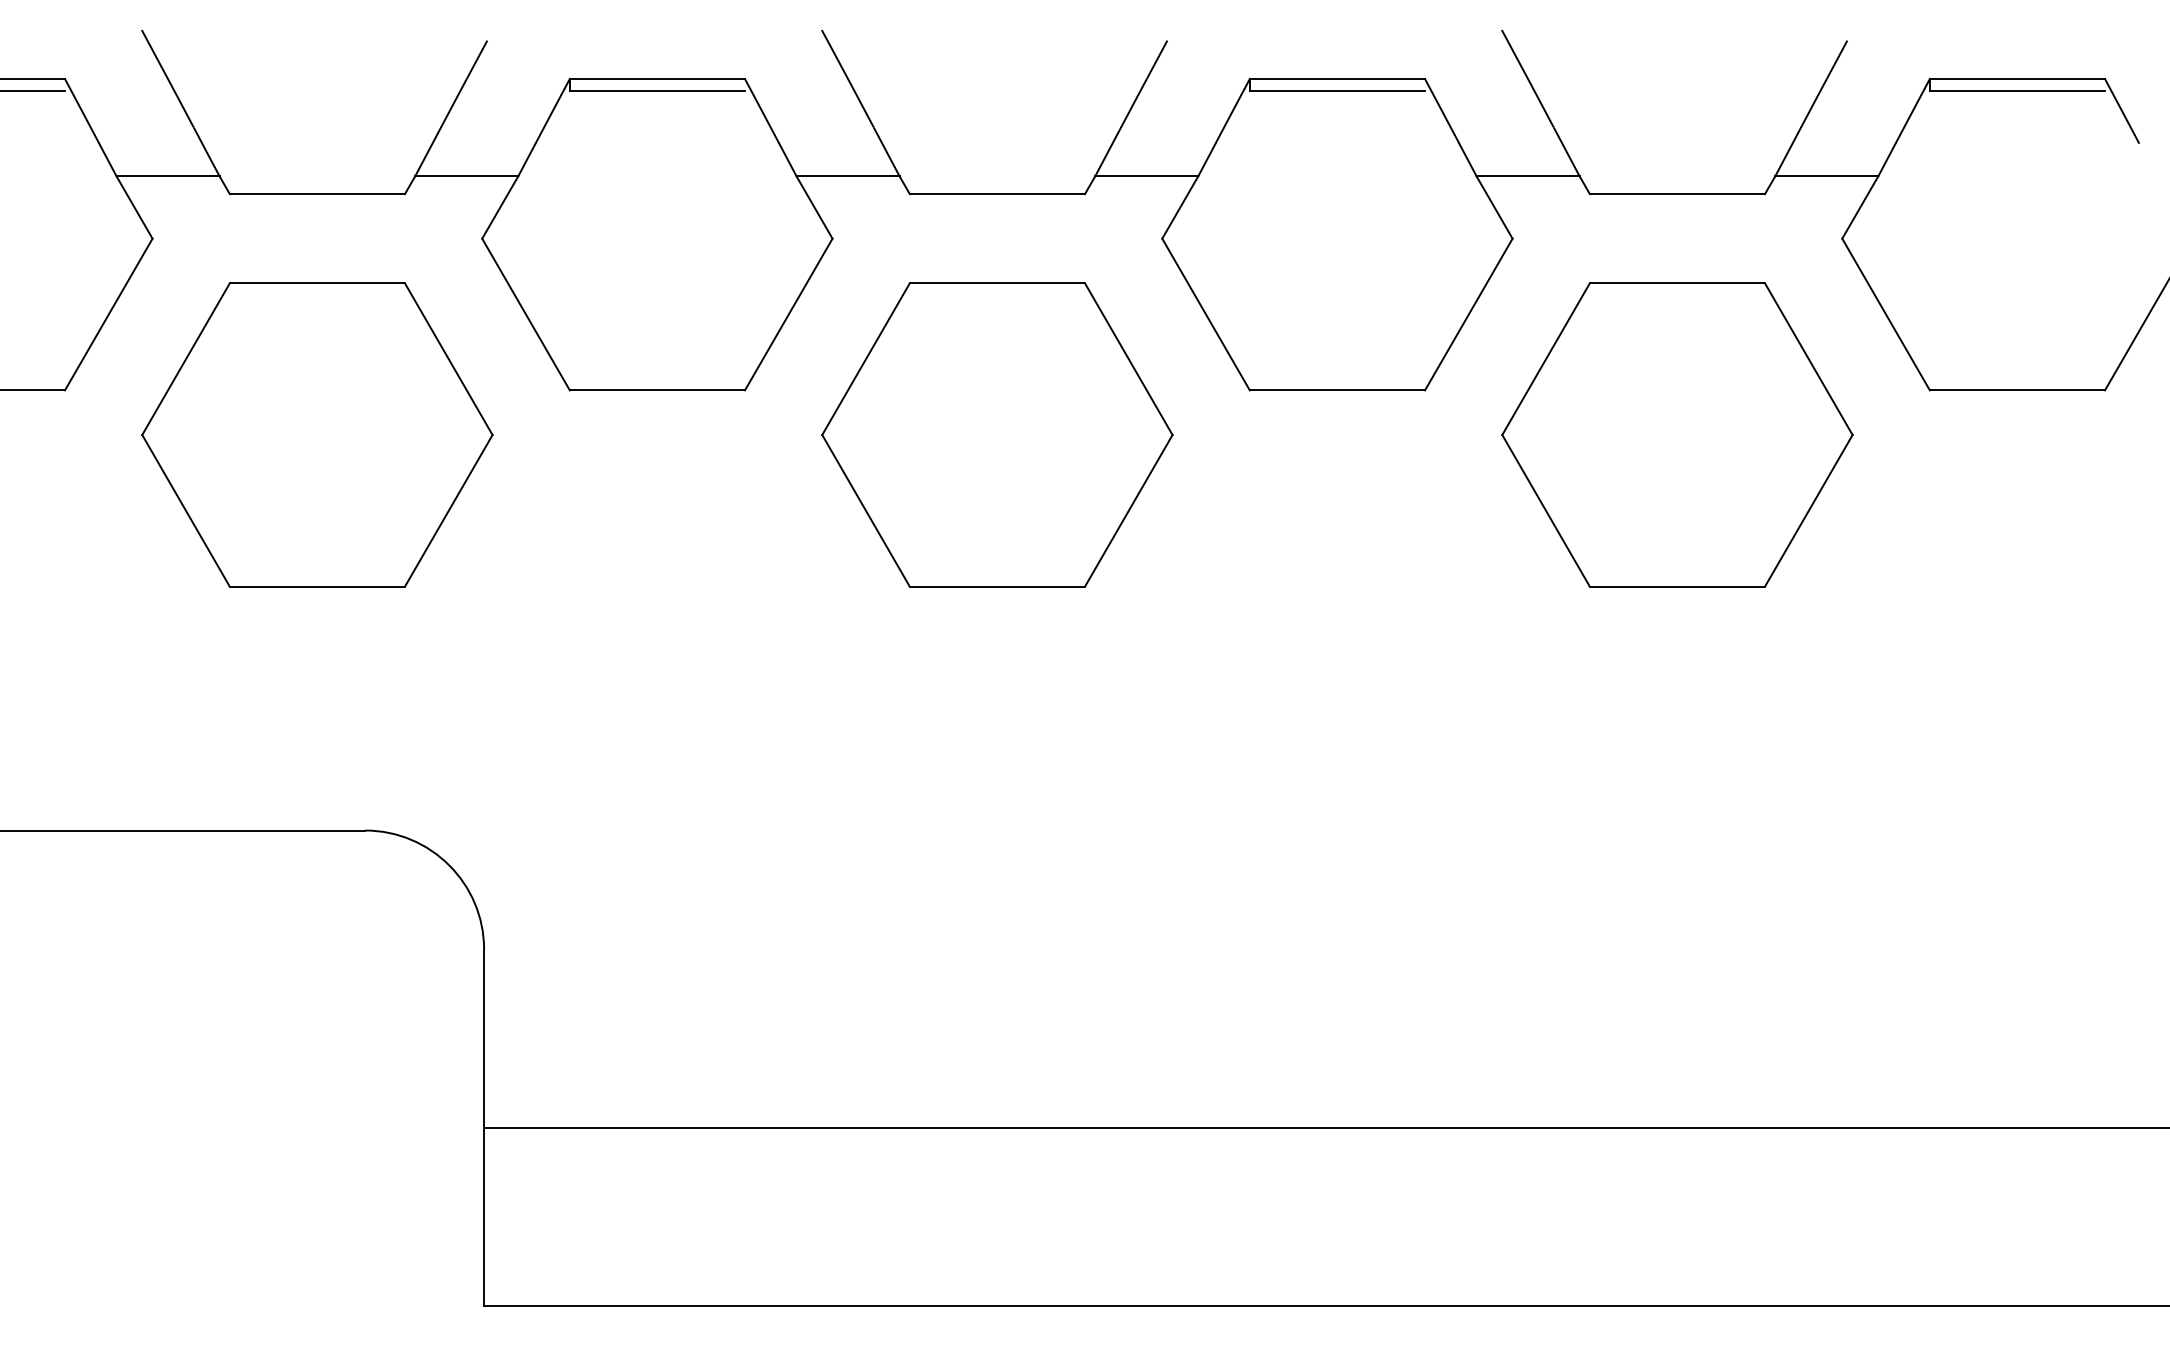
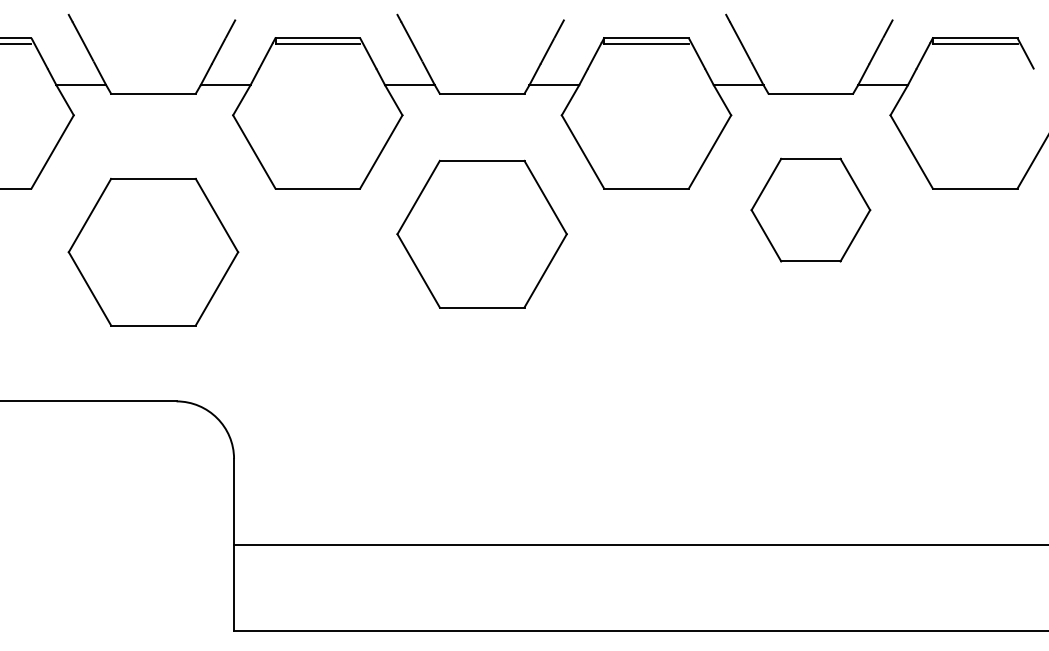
part: (317, 433) -> (153, 251), moved
part: (996, 433) -> (481, 233), moved
part: (1676, 433) -> (810, 209), size x0.7

